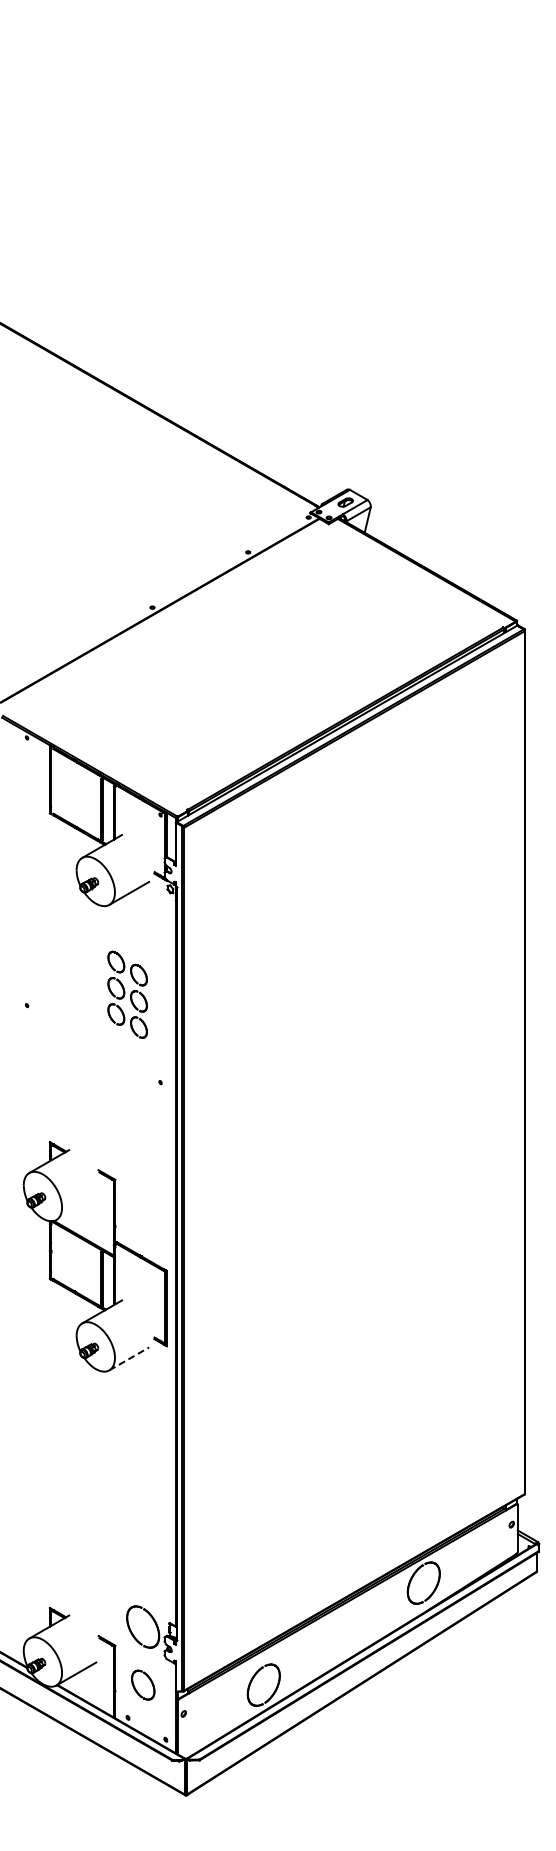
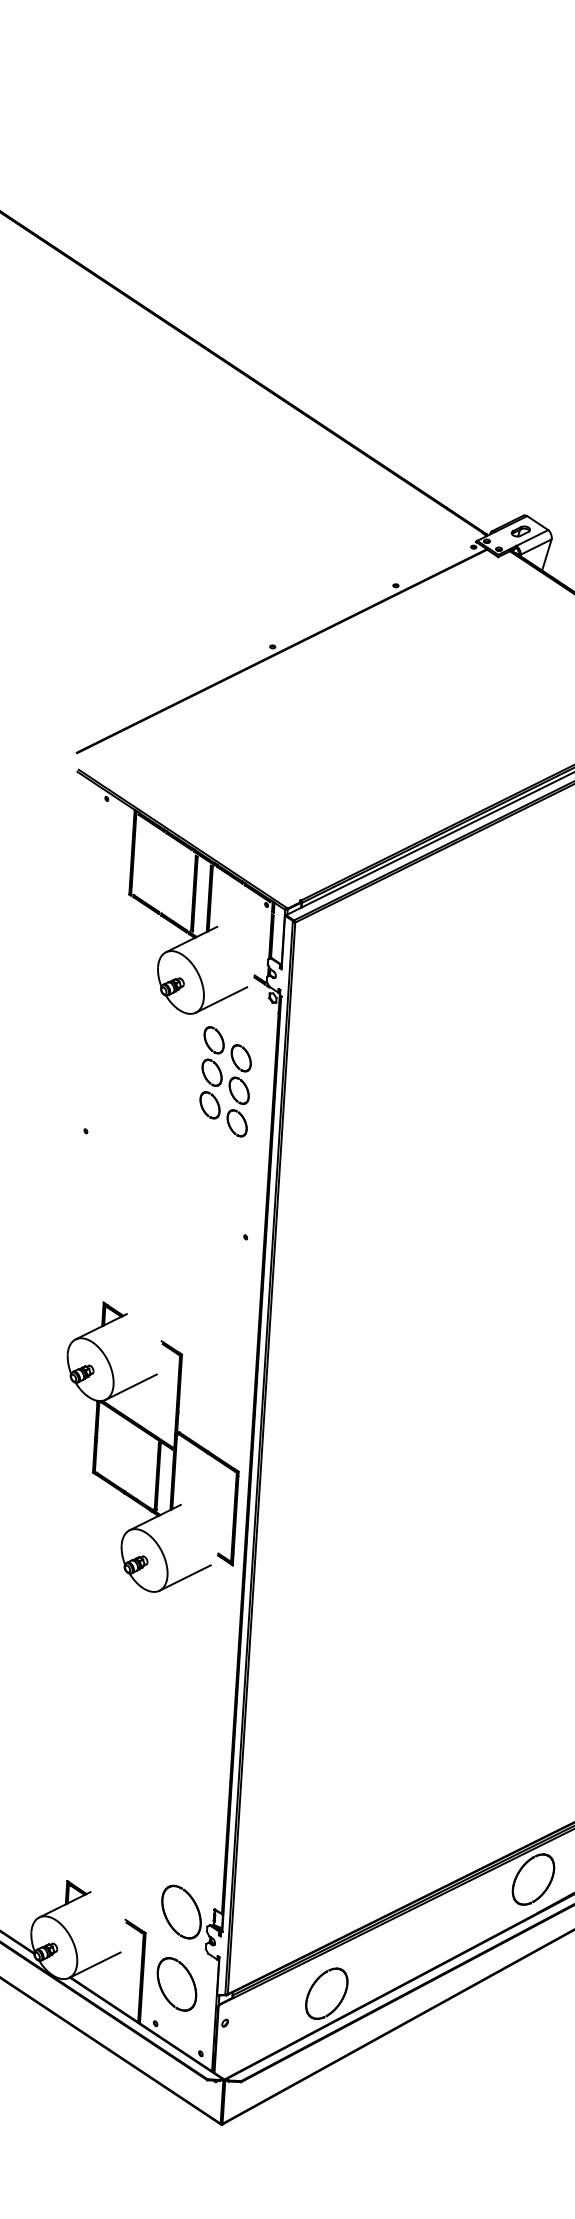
part: (127, 994) -> (225, 1081), moved
line: (76, 1208) -> (131, 1387), added
line: (129, 1358) -> (185, 1577), dashed -> solid
part: (143, 1684) -> (177, 1983), size x1.43

